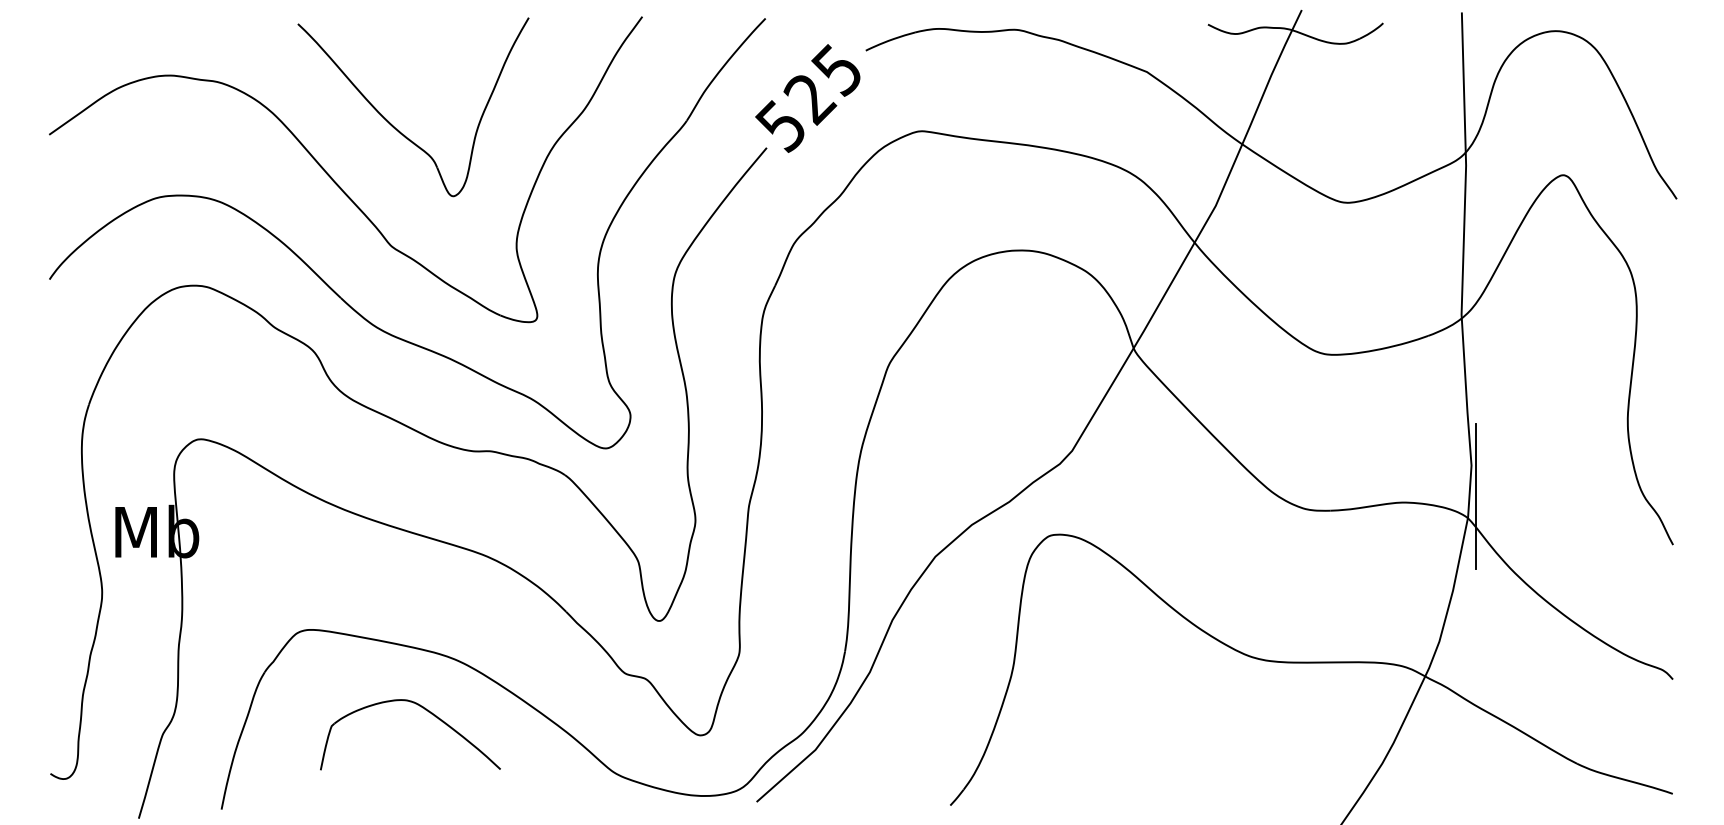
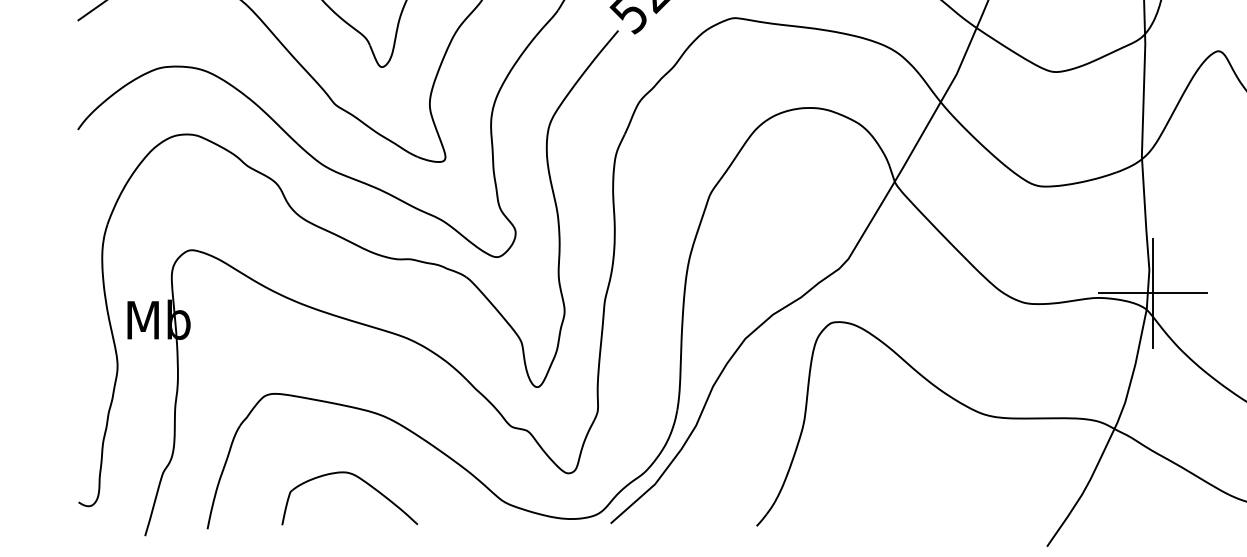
line: (1476, 496) -> (1153, 293), added
part: (425, 710) -> (361, 480), moved

